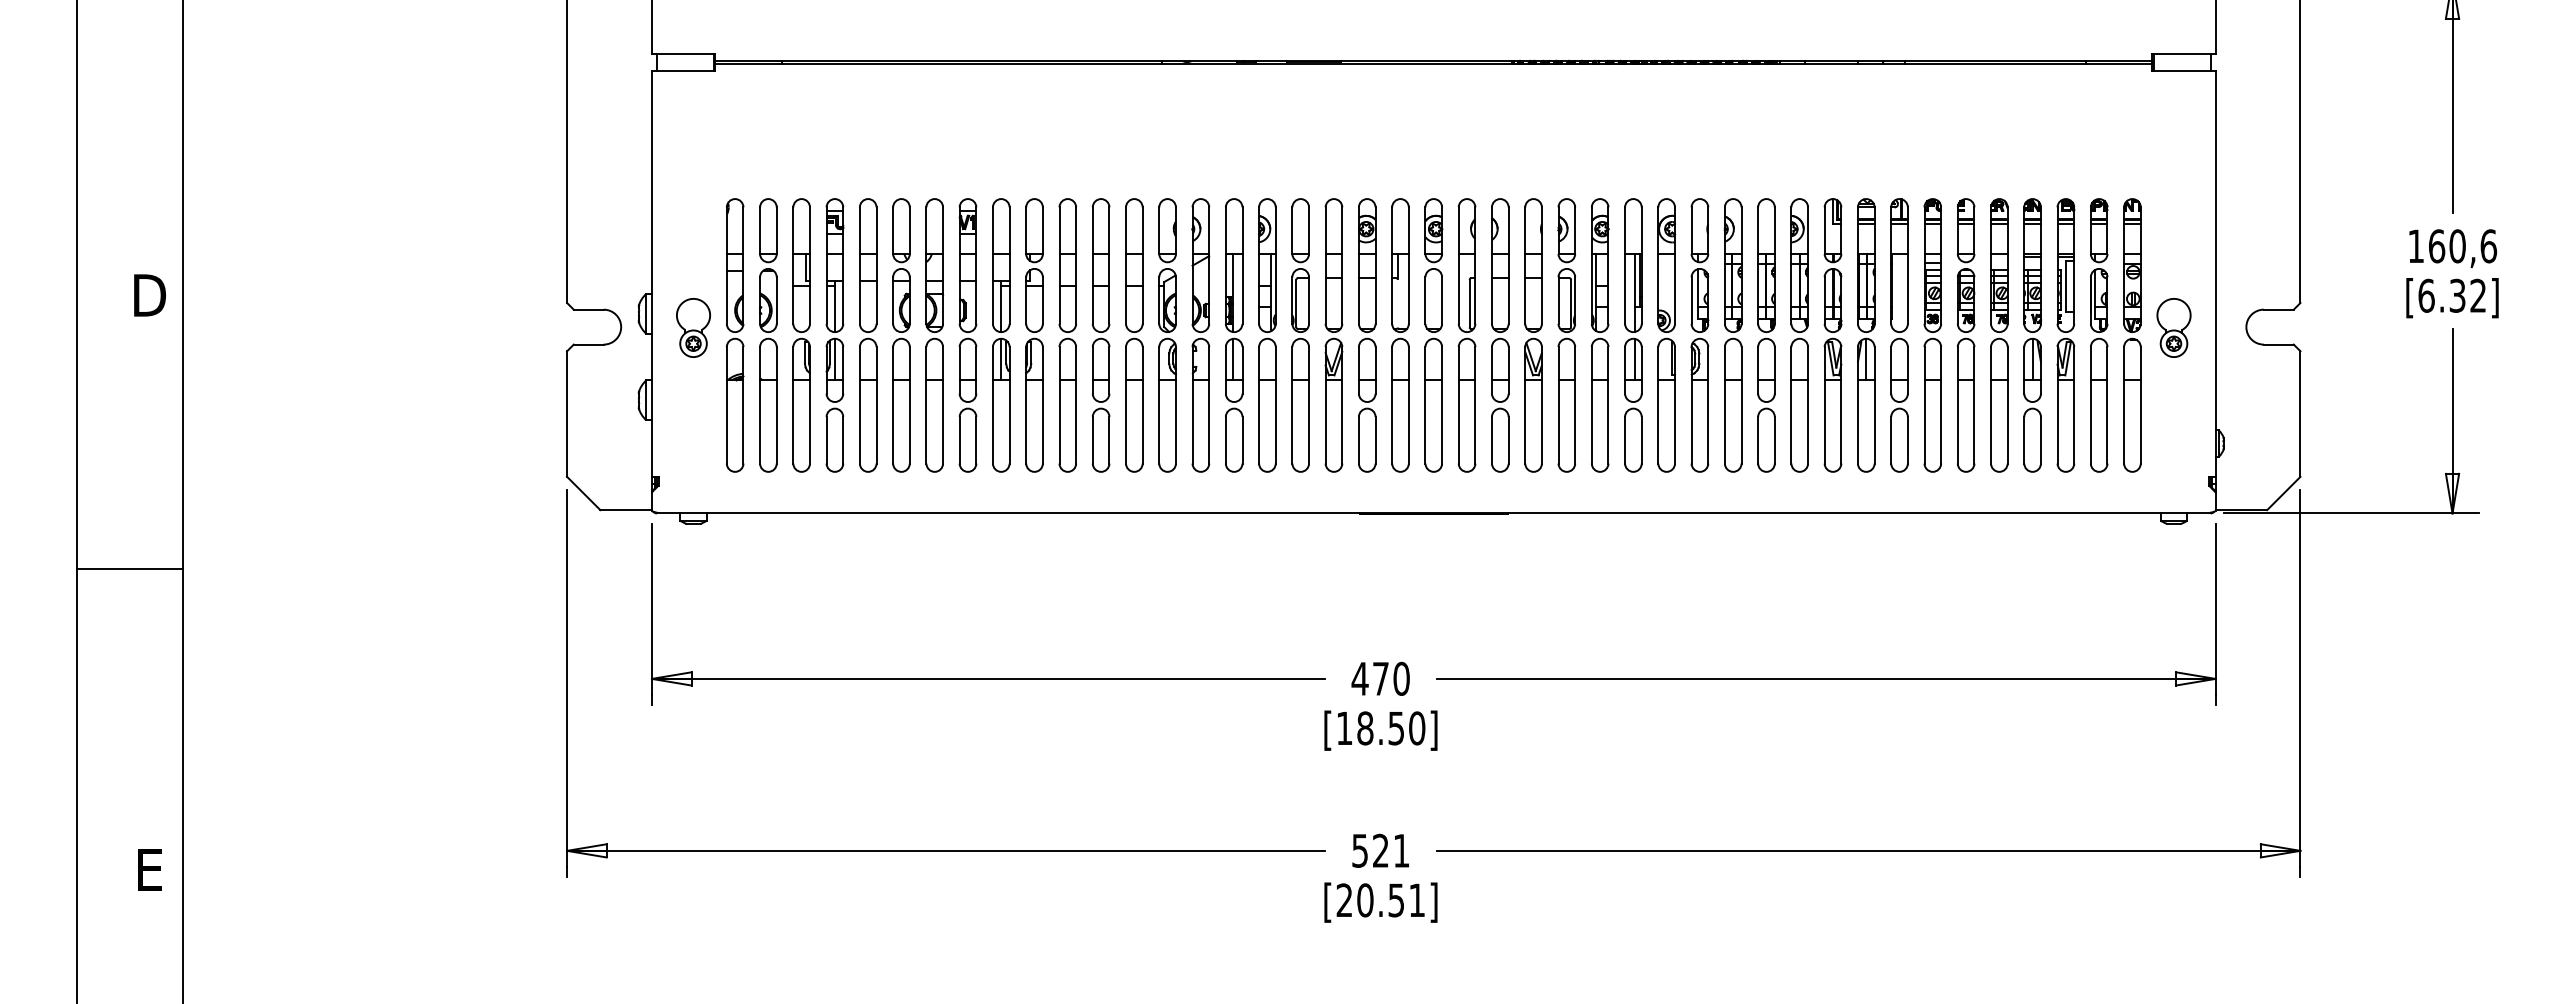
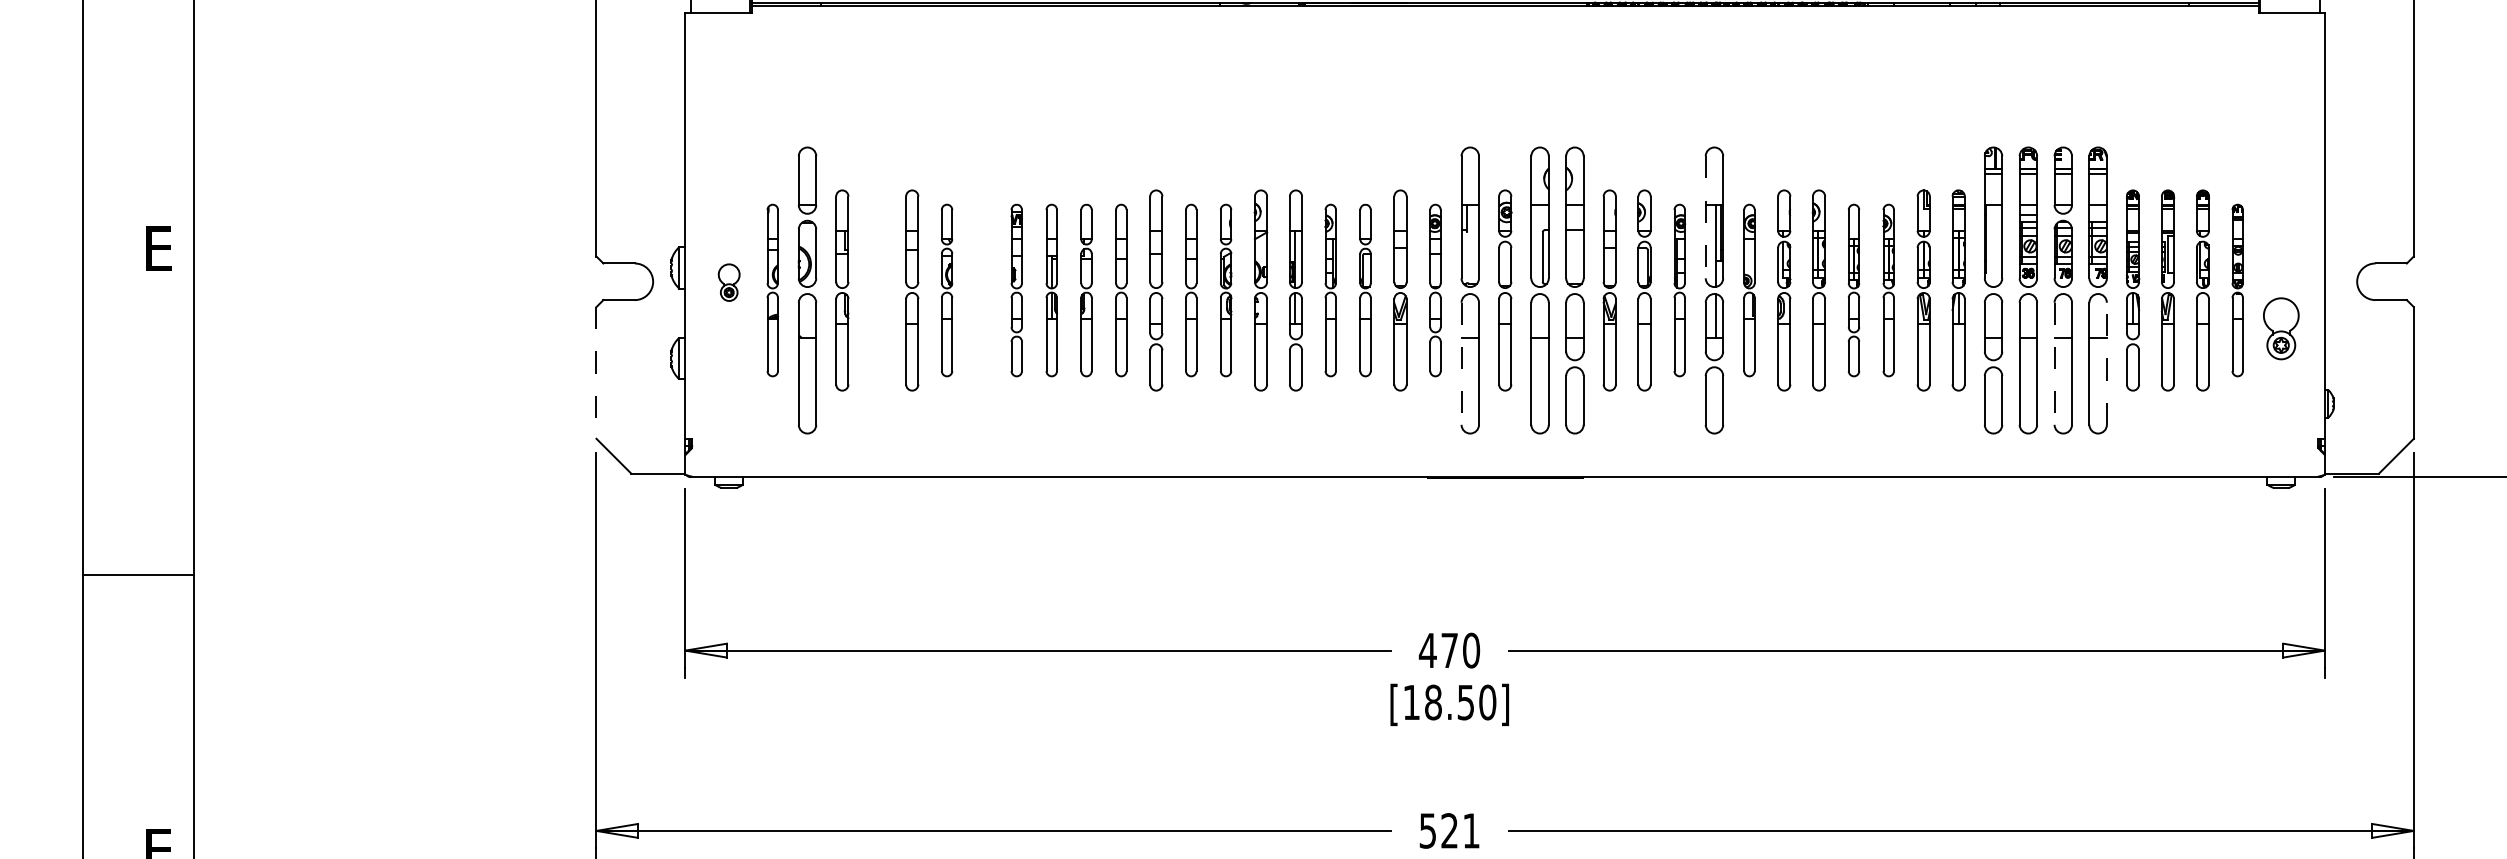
line: (1625, 266) -> (1706, 218), solid -> dashed
text: (149, 295) -> (158, 248), D -> E
part: (693, 327) -> (728, 282), size x0.6
part: (2173, 327) -> (2280, 328), moved
part: (735, 335) -> (773, 290), size x0.6
part: (801, 335) -> (842, 290), size x0.7
part: (834, 335) -> (876, 290), removed
part: (868, 335) -> (912, 290), size x0.7
part: (901, 335) -> (947, 290), size x0.6
part: (934, 335) -> (981, 290), removed
part: (967, 335) -> (1016, 290), size x0.6
part: (1001, 335) -> (1051, 290), size x0.6
part: (1034, 335) -> (1086, 290), size x0.6
part: (1067, 335) -> (1121, 290), size x0.6
part: (1100, 335) -> (1155, 290), size x0.7
part: (1134, 335) -> (1191, 290), size x0.6
part: (1167, 335) -> (1225, 290), size x0.6
part: (1200, 335) -> (1260, 290), size x0.7
part: (1234, 335) -> (1296, 290), size x0.7
part: (1267, 335) -> (1330, 290), size x0.6
part: (1300, 335) -> (1365, 290), size x0.6
part: (1333, 335) -> (1400, 290), size x0.7
part: (1367, 335) -> (1435, 290), size x0.6
part: (1433, 335) -> (1504, 290), size x0.7
part: (1533, 335) -> (1609, 290), size x0.7
part: (1566, 335) -> (1644, 290), size x0.7
part: (1600, 335) -> (1679, 290), size x0.6
part: (1666, 335) -> (1749, 290), size x0.6
part: (1699, 335) -> (1783, 290), size x0.7
part: (1732, 335) -> (1818, 290), size x0.7
part: (1766, 335) -> (1854, 290), size x0.6
part: (1799, 335) -> (1888, 290), size x0.6
part: (1832, 335) -> (1923, 290), size x0.7
part: (1866, 335) -> (1958, 290), size x0.7
part: (2032, 335) -> (2132, 290), size x0.7
part: (2065, 335) -> (2167, 290), size x0.7
part: (2099, 335) -> (2203, 290), size x0.7
part: (2132, 335) -> (2237, 290), size x0.6
line: (2007, 404) -> (2106, 362), solid -> dashed
line: (1392, 405) -> (1461, 363), solid -> dashed
line: (1957, 405) -> (2054, 363), solid -> dashed
line: (567, 414) -> (596, 373), solid -> dashed
line: (129, 569) -> (137, 574), moved

